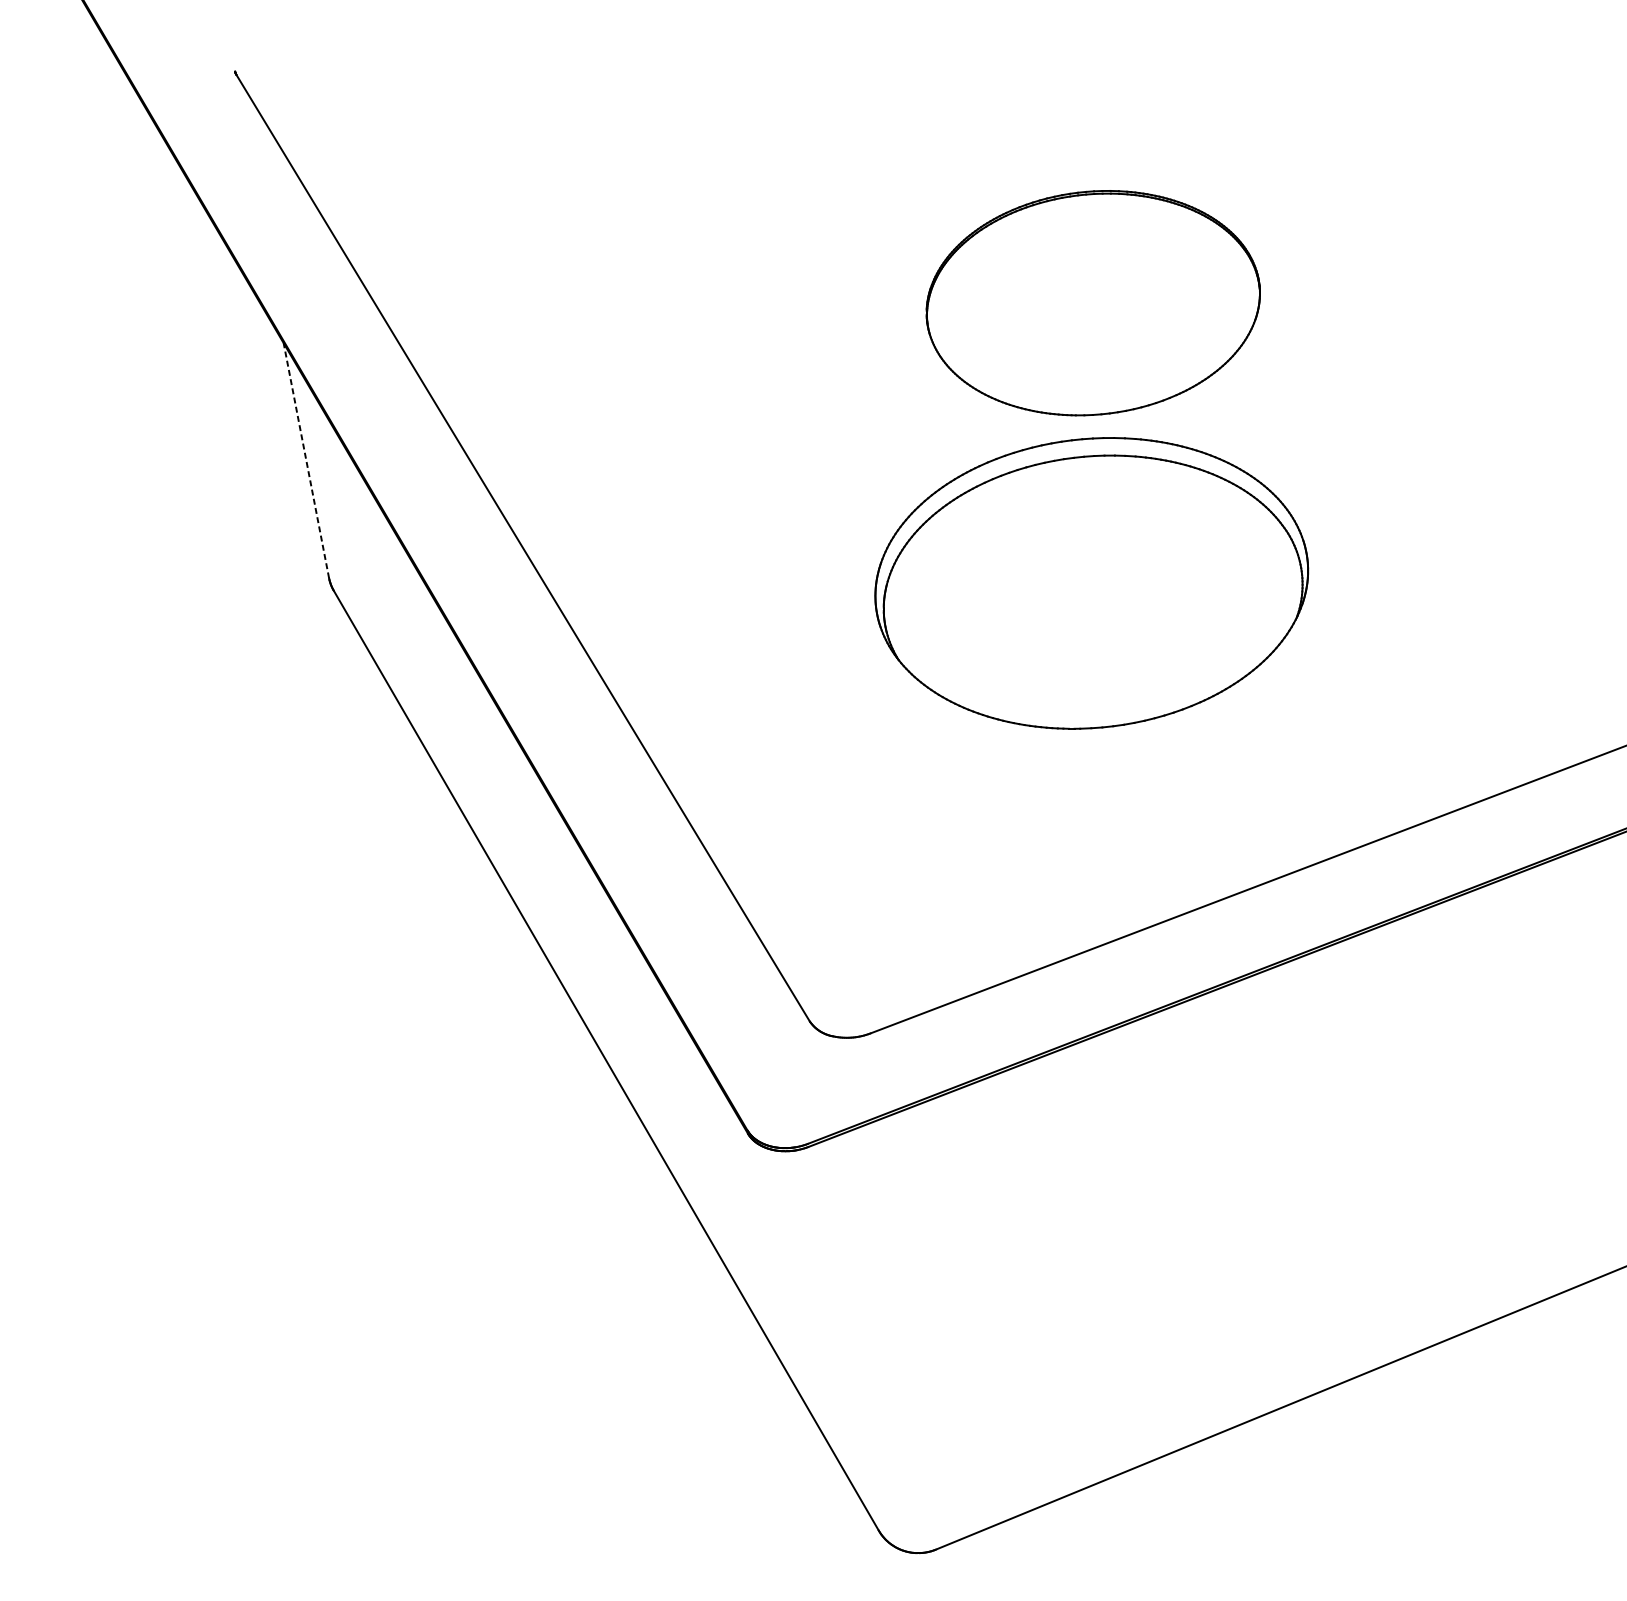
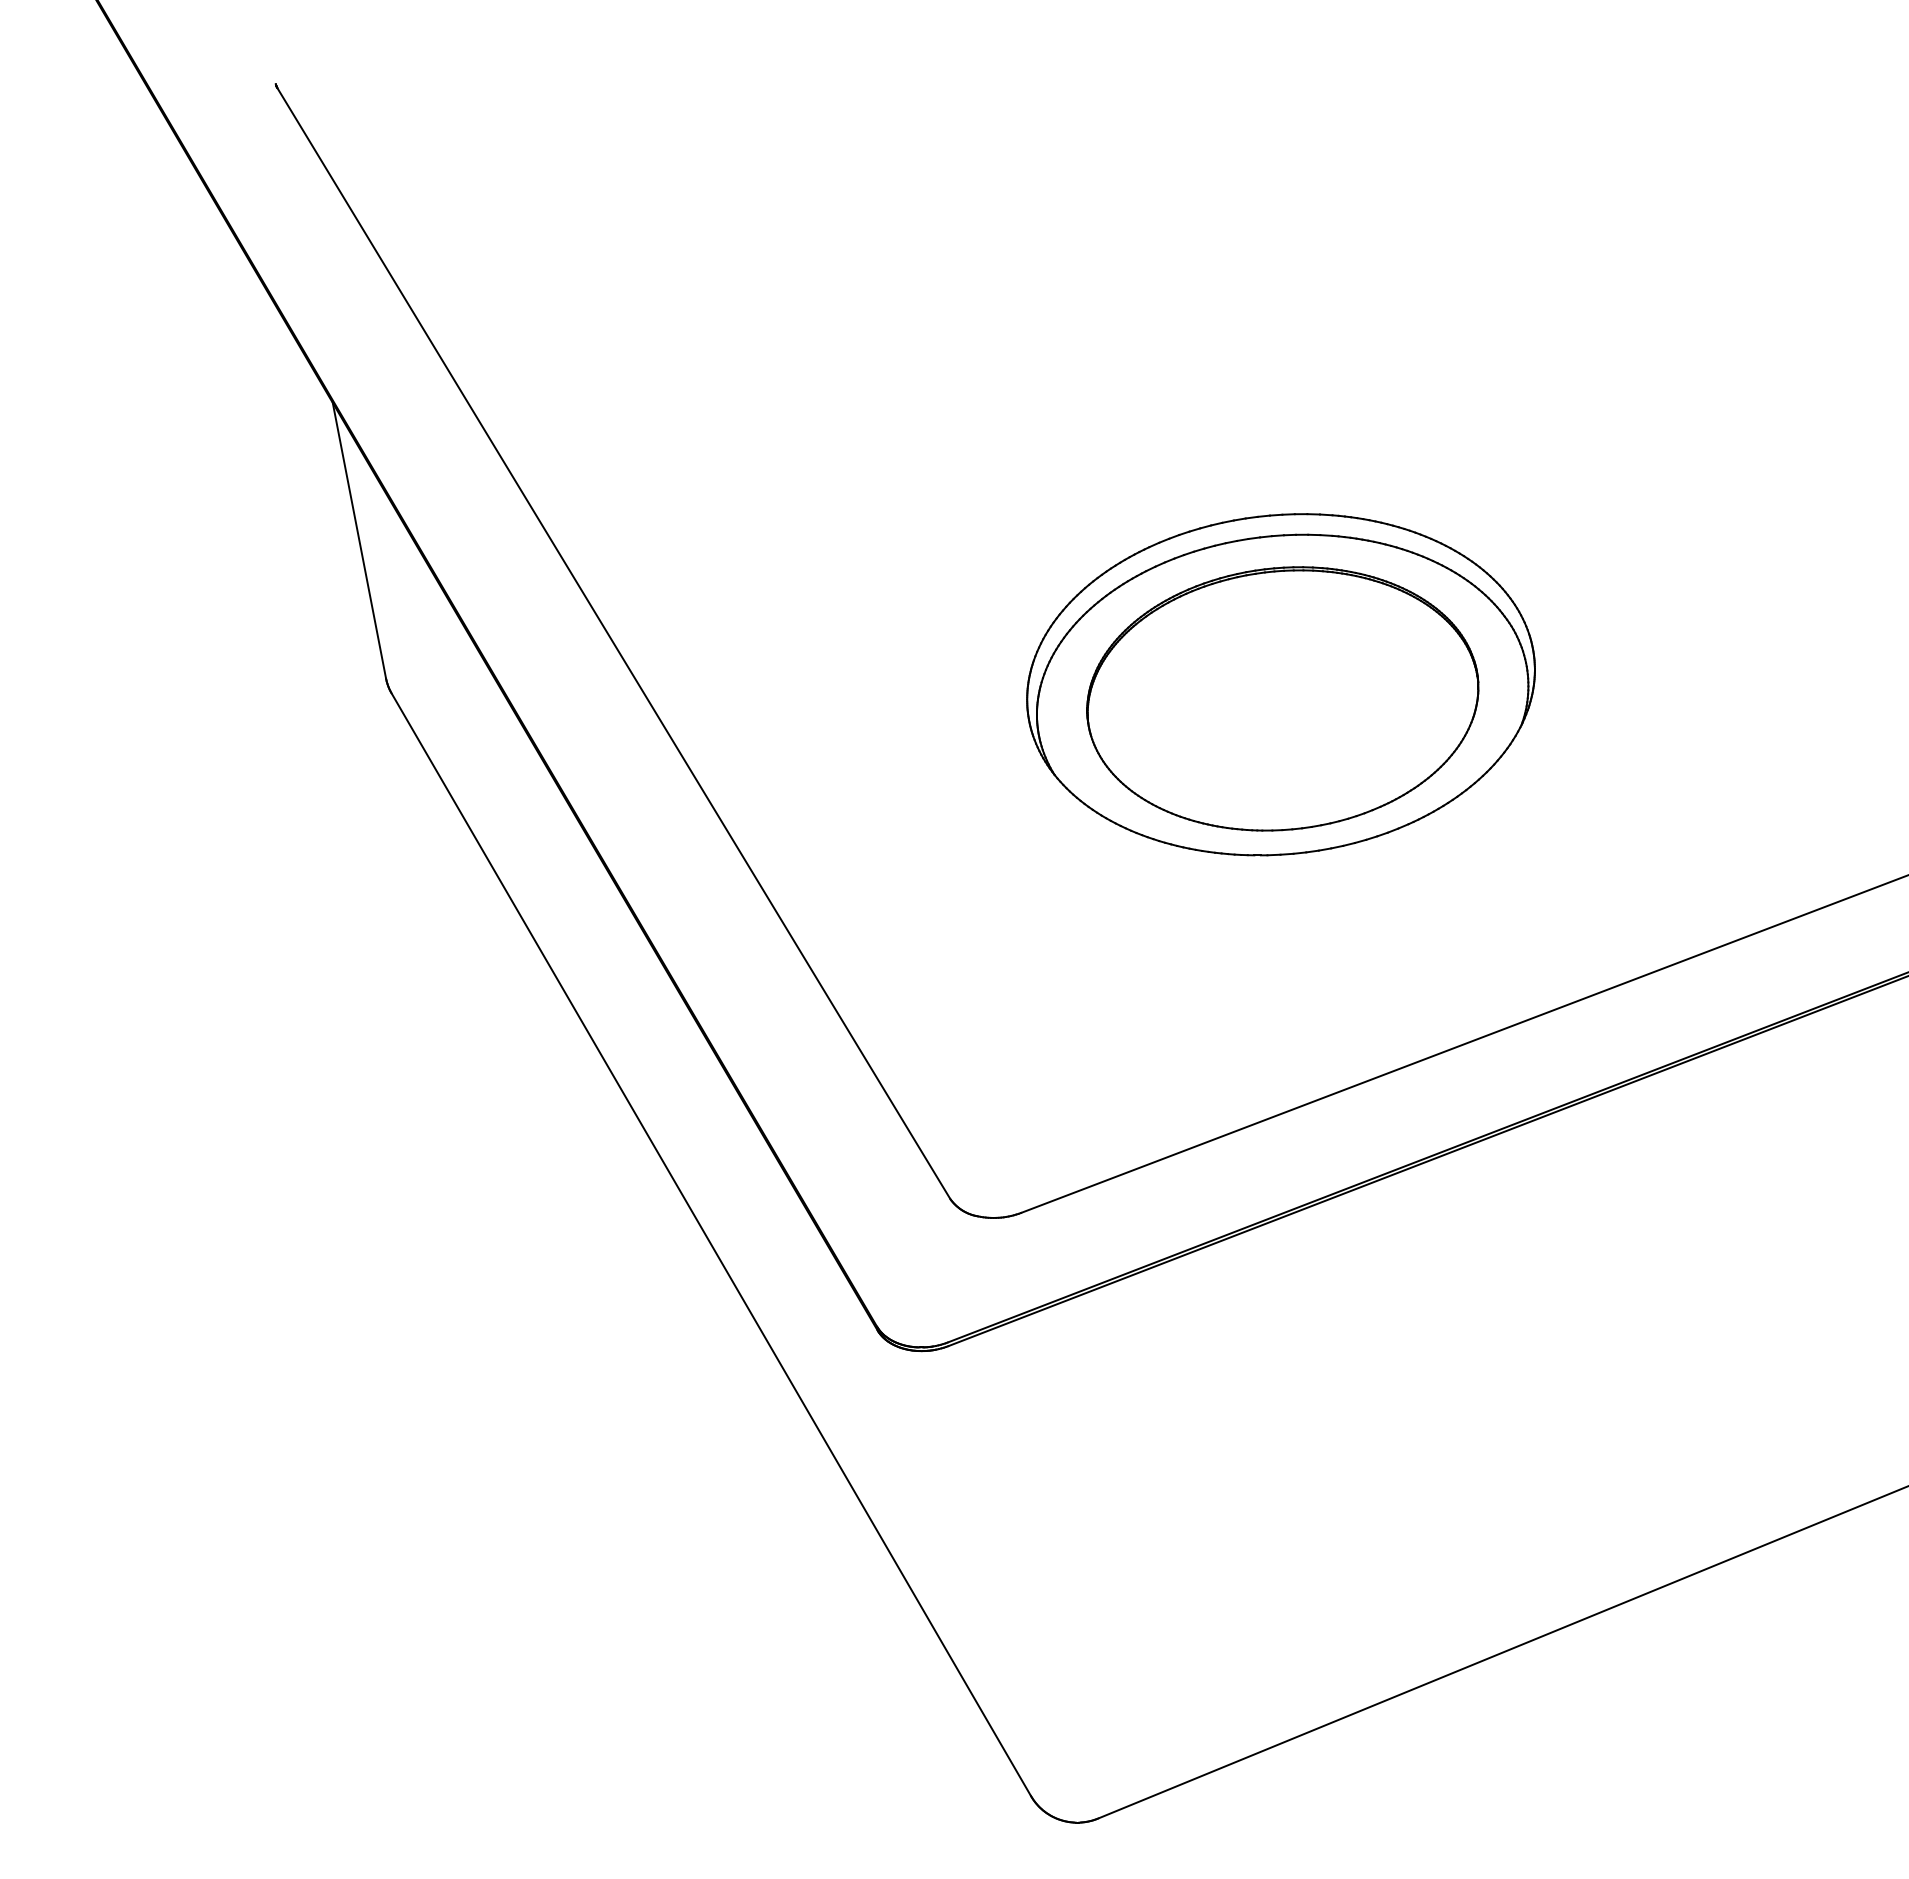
part: (1093, 302) -> (1282, 698), moved
line: (306, 460) -> (359, 540), dashed -> solid

